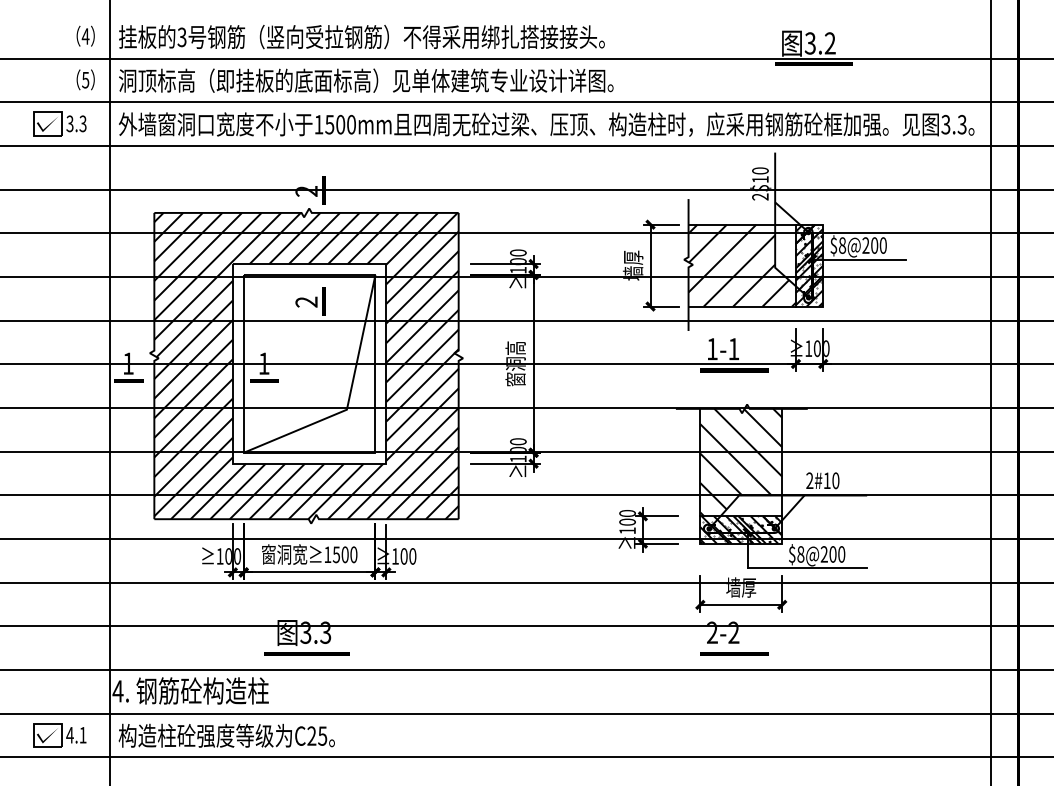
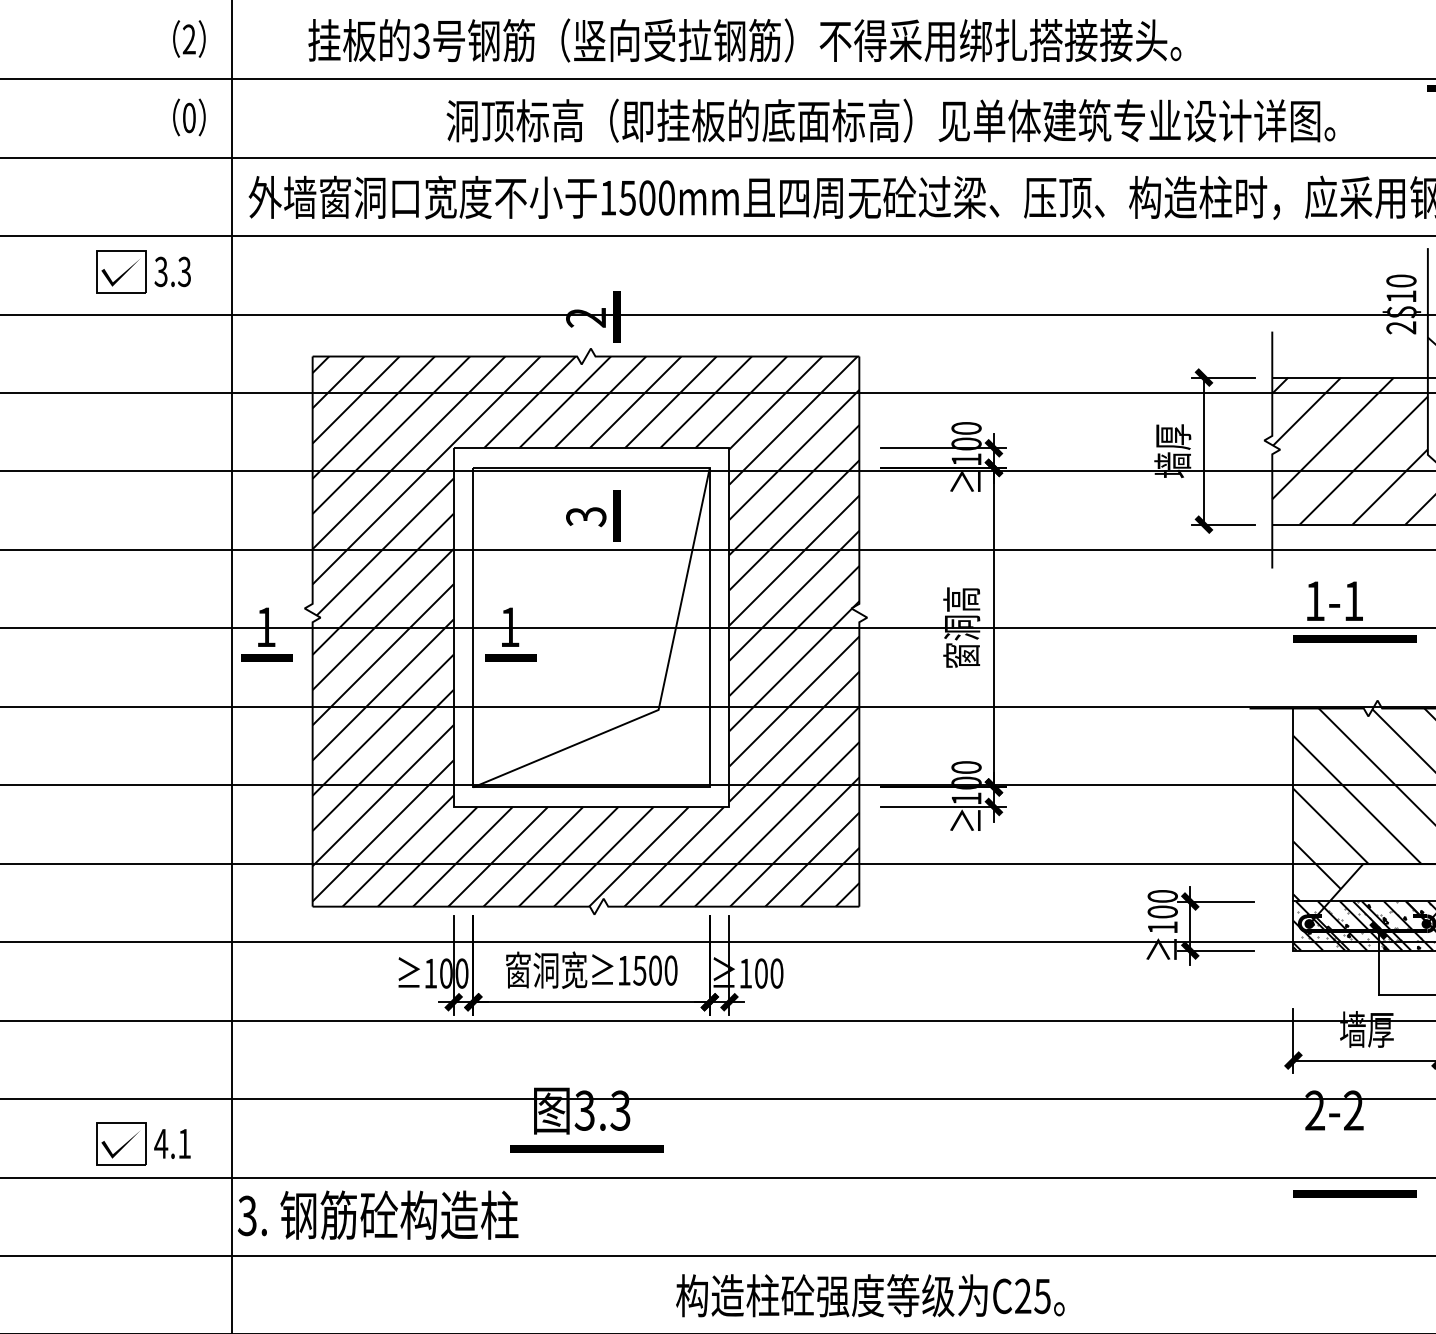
text: (85, 36) -> (188, 39), 4 -> 2
text: (361, 37) -> (744, 41), moved
text: (85, 79) -> (188, 116), 5 -> 0
text: (366, 80) -> (891, 120), moved
part: (59, 123) -> (142, 271), moved
text: (306, 301) -> (585, 515), 2 -> 3
line: (734, 653) -> (1354, 1192), moved
text: (117, 691) -> (246, 1216), 4. -> 3.
part: (59, 735) -> (142, 1144), moved
text: (226, 735) -> (869, 1295), moved

